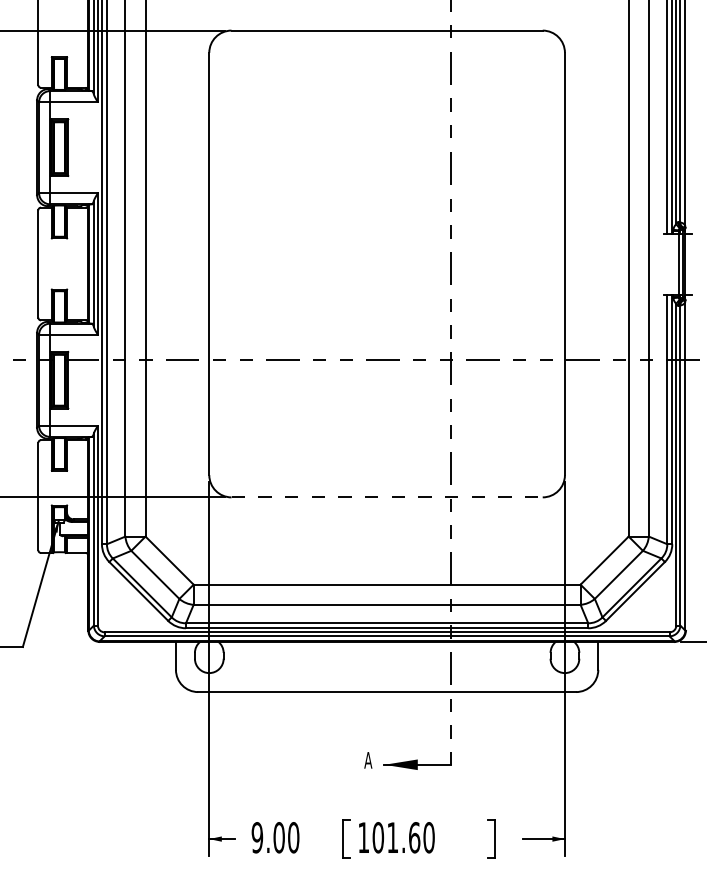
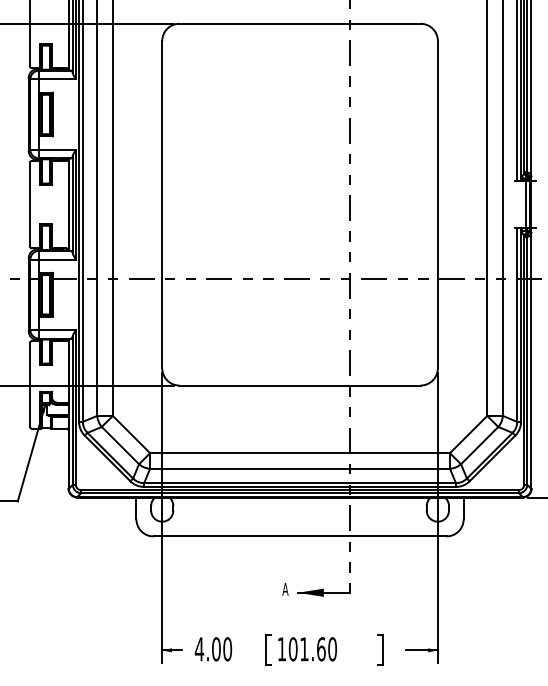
line: (387, 497) -> (300, 385), dashed -> solid
text: (257, 837) -> (199, 649), 9.00 -> 4.00

